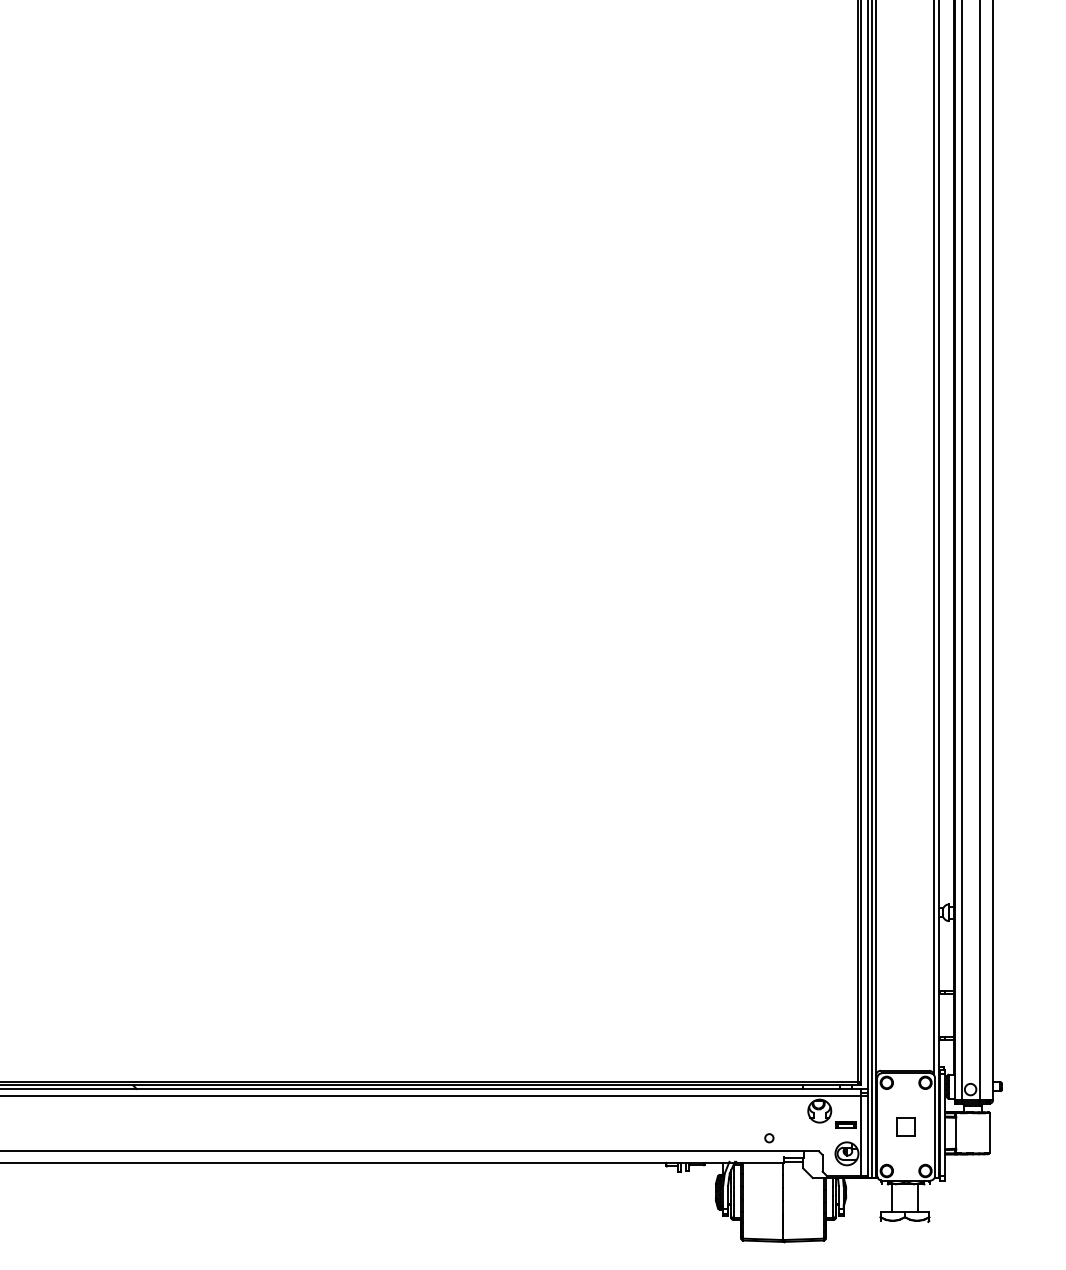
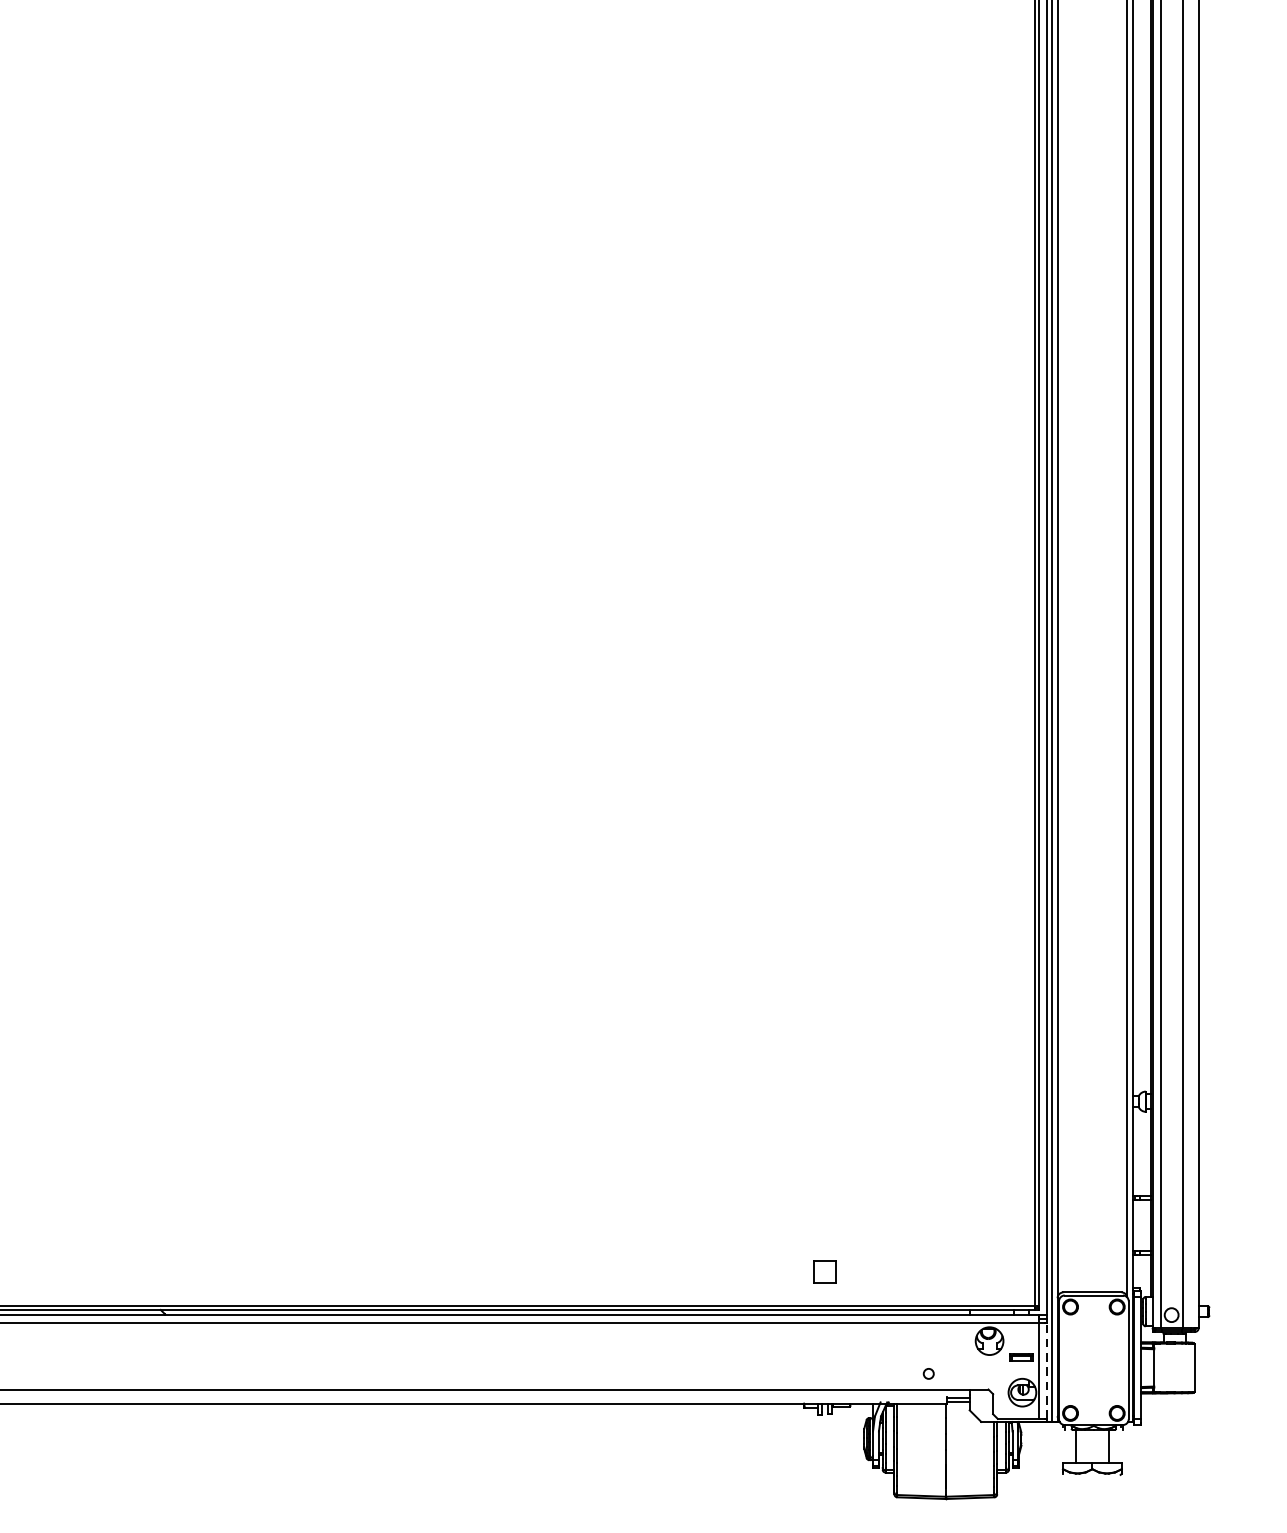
part: (905, 1126) -> (823, 1271), moved
line: (867, 1135) -> (1047, 1370), solid -> dashed

